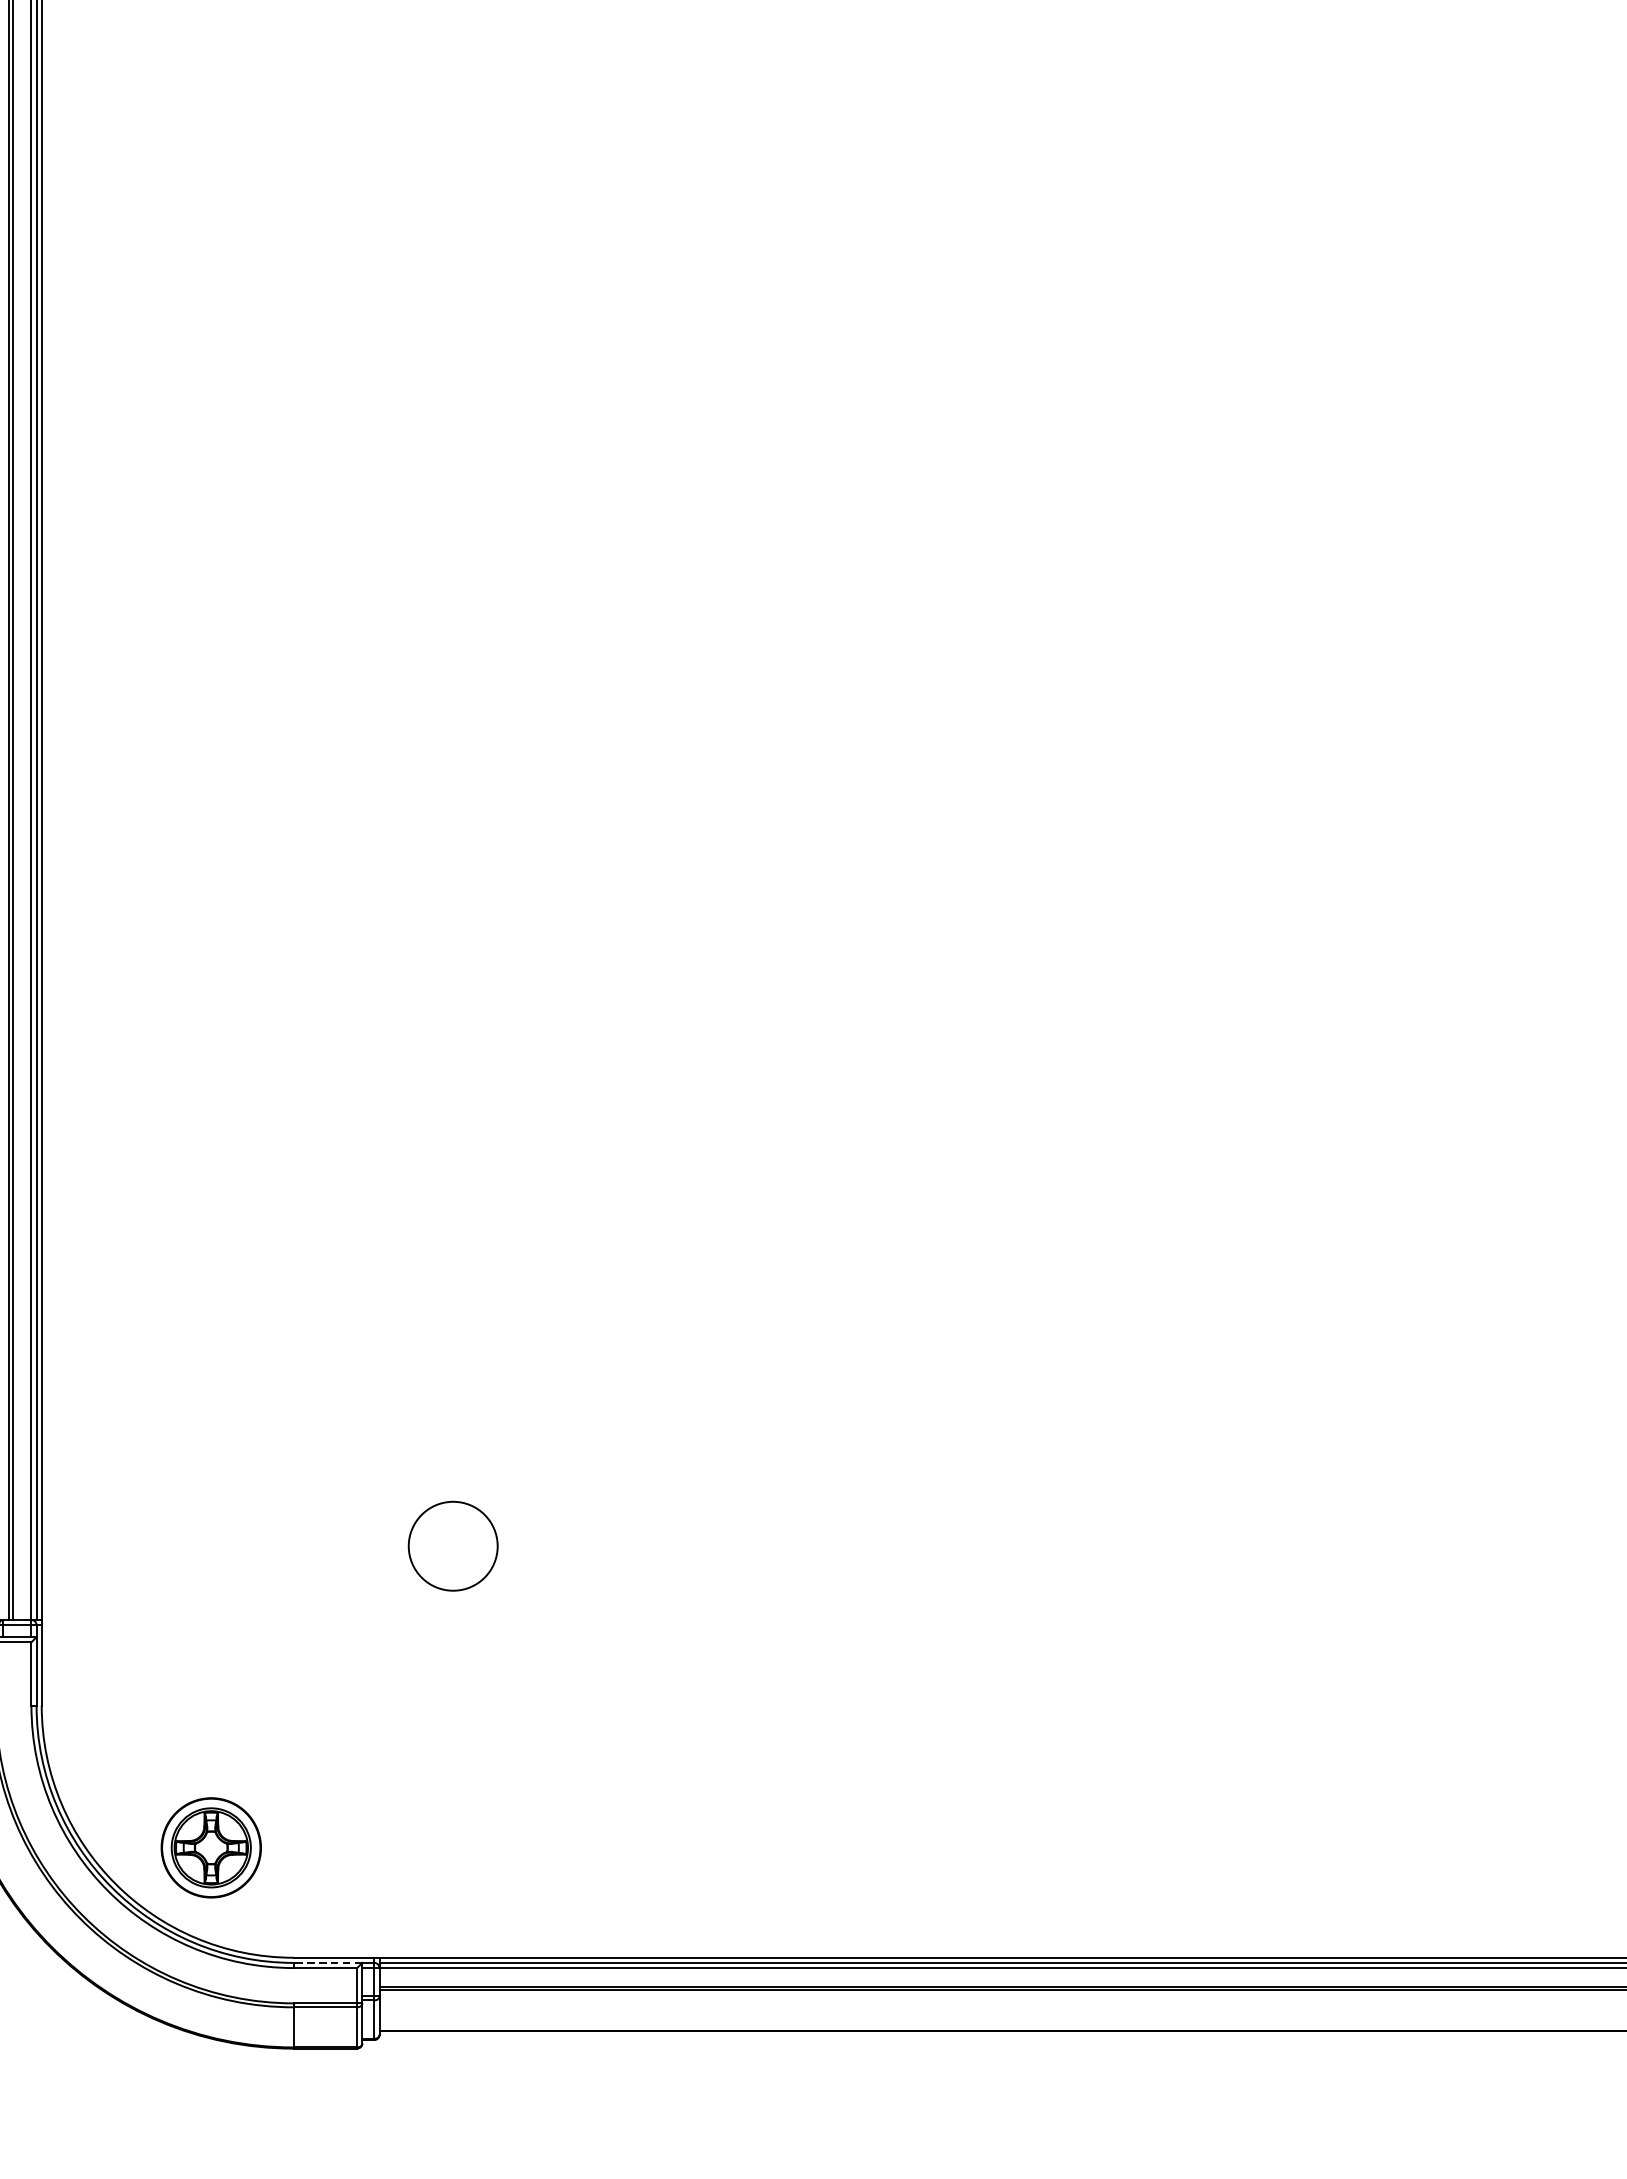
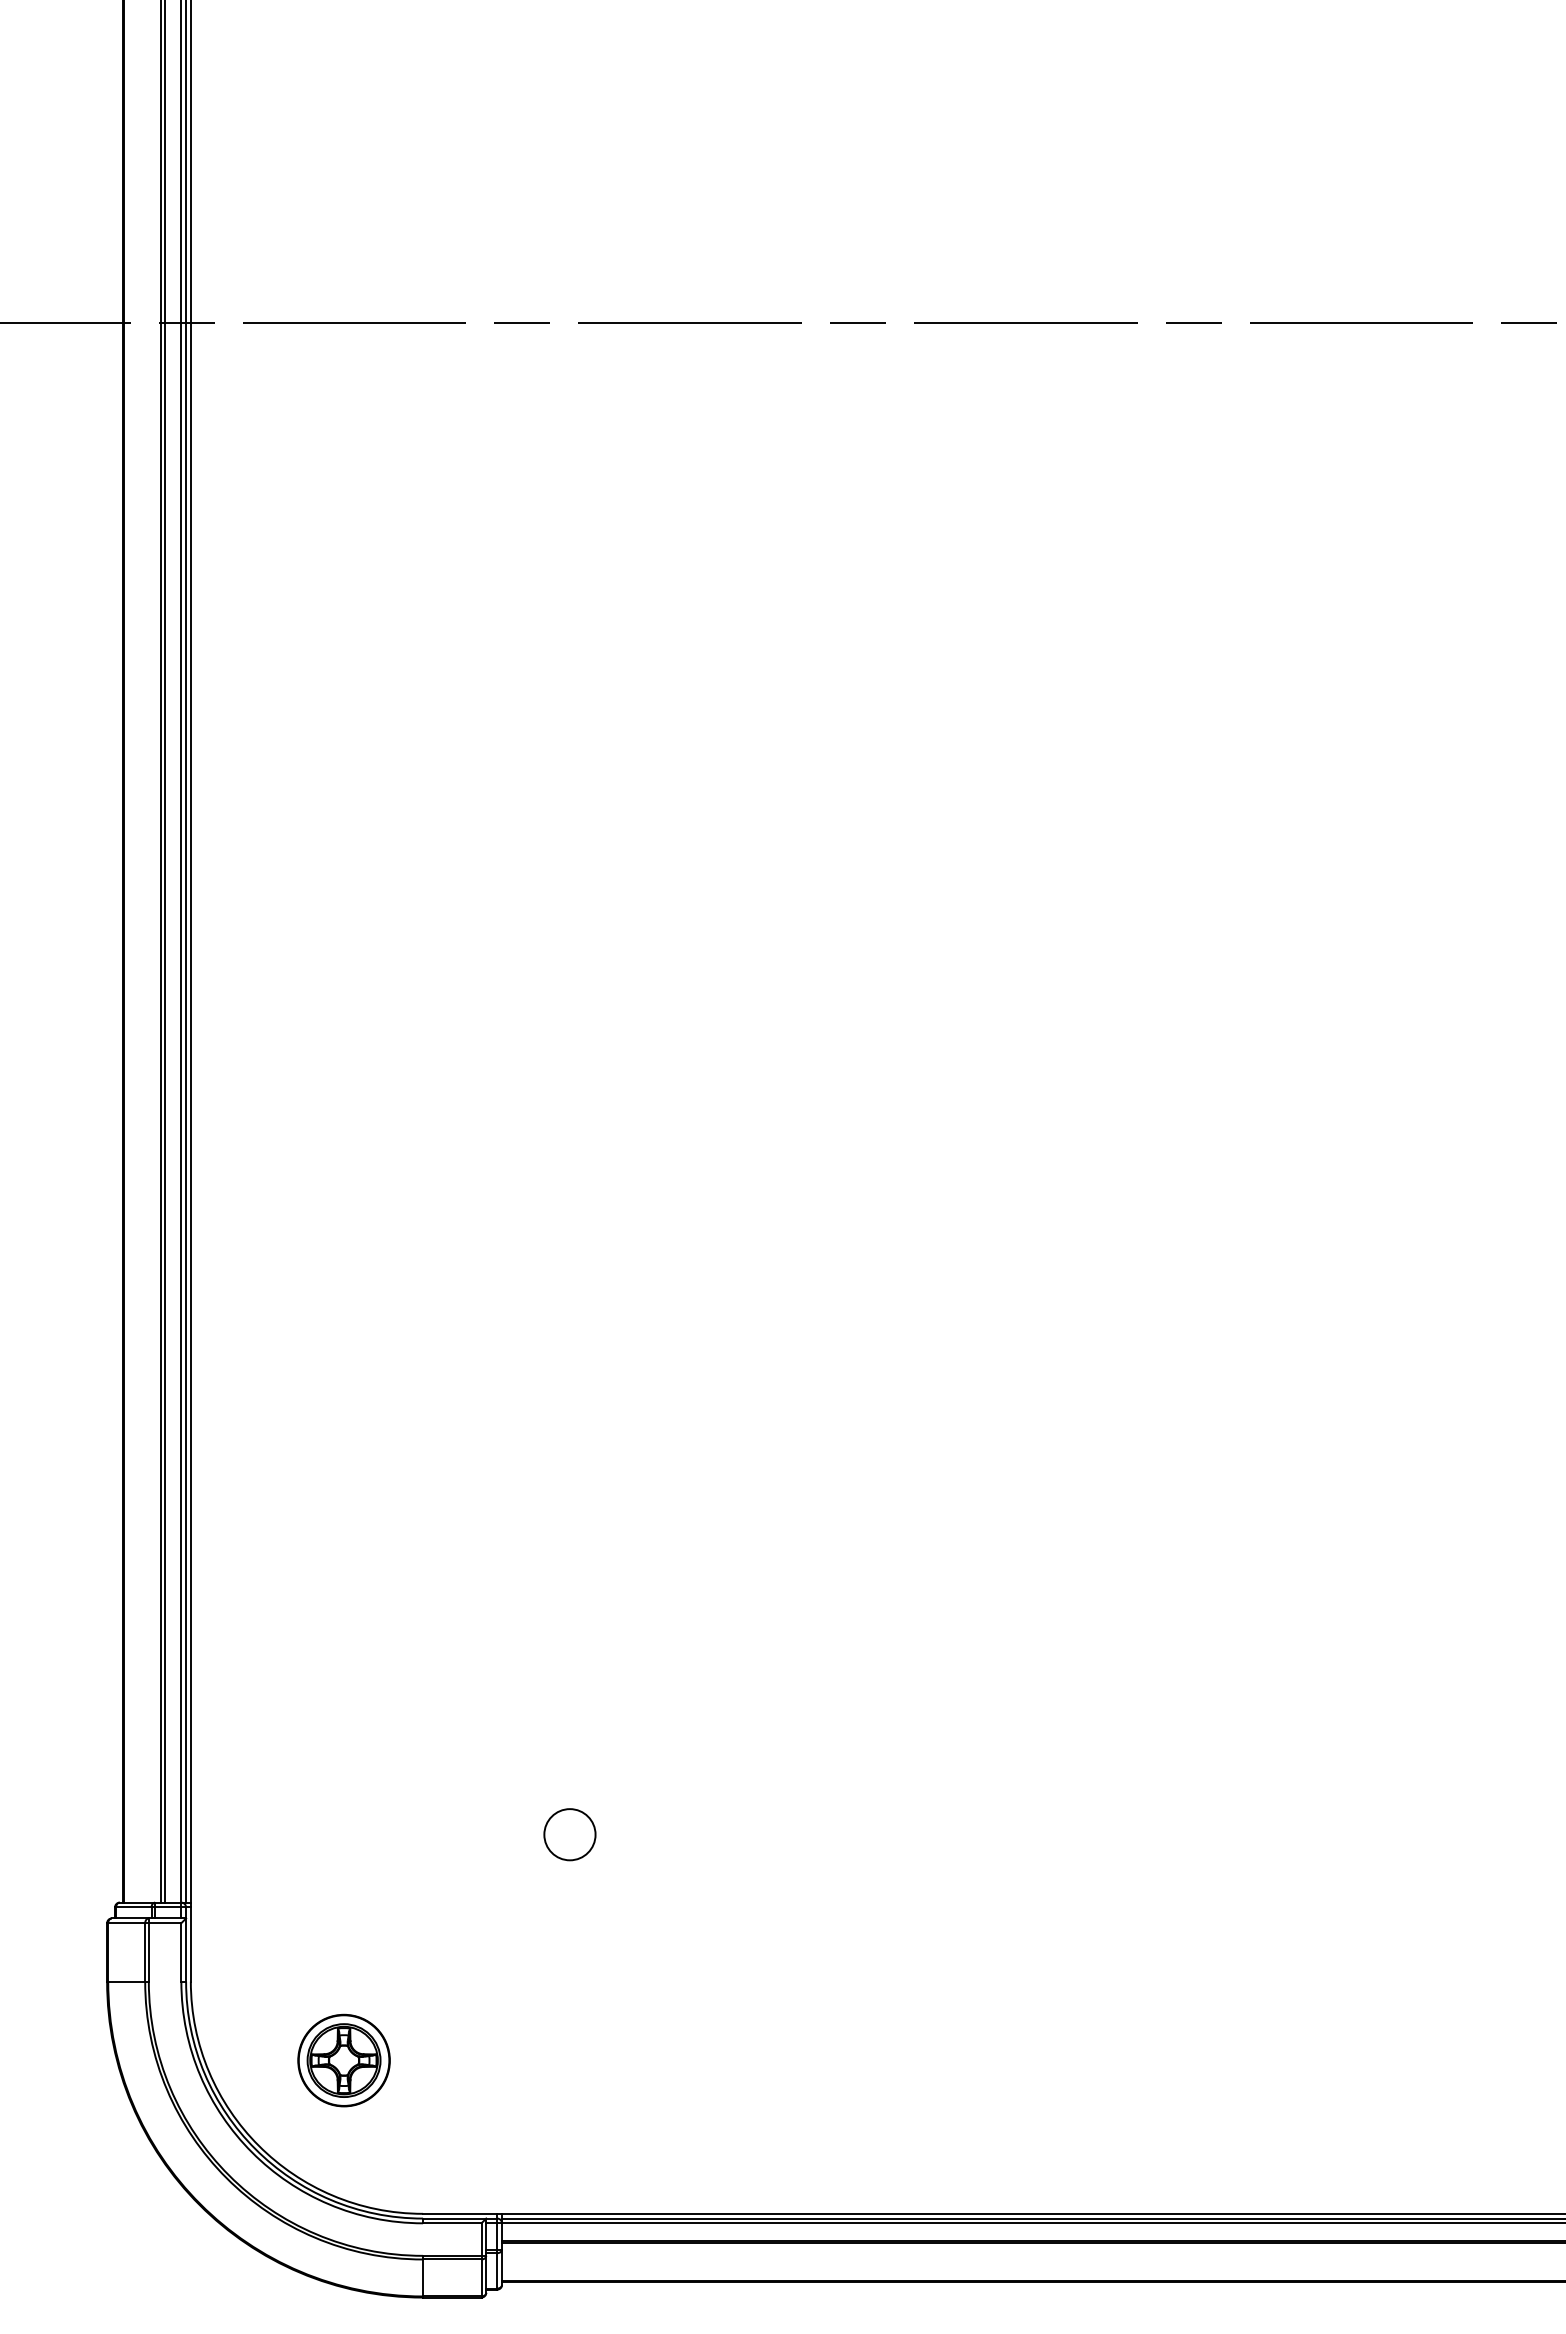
circle: (452, 1546) -> (569, 1834), size x0.62
part: (210, 1847) -> (343, 2060), moved
line: (327, 1962) -> (454, 2218), dashed -> solid

